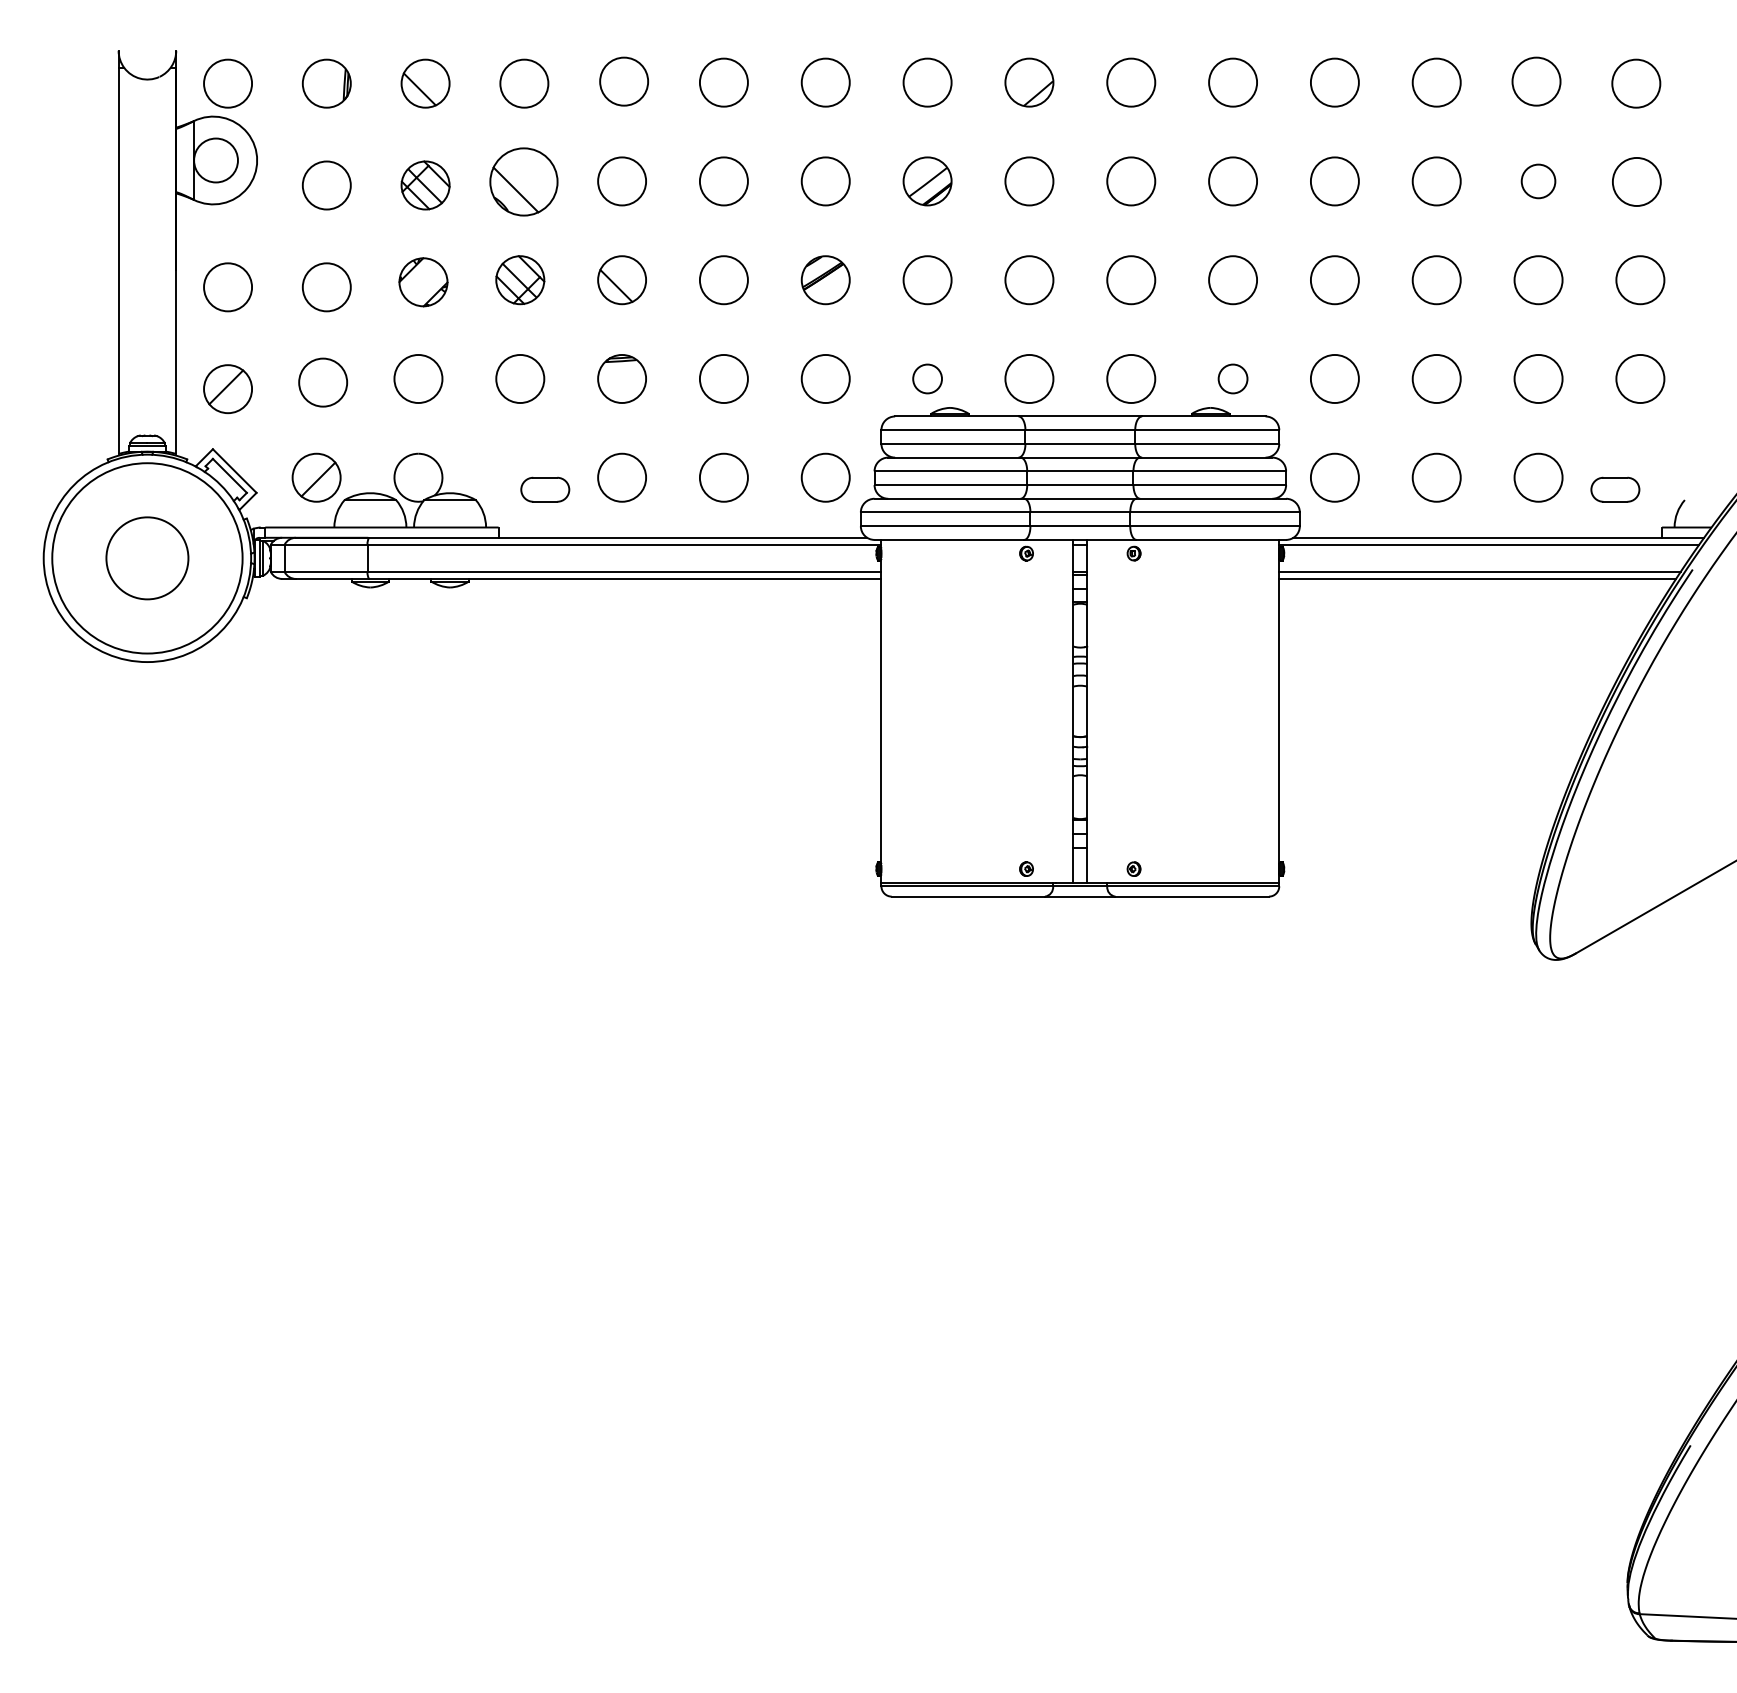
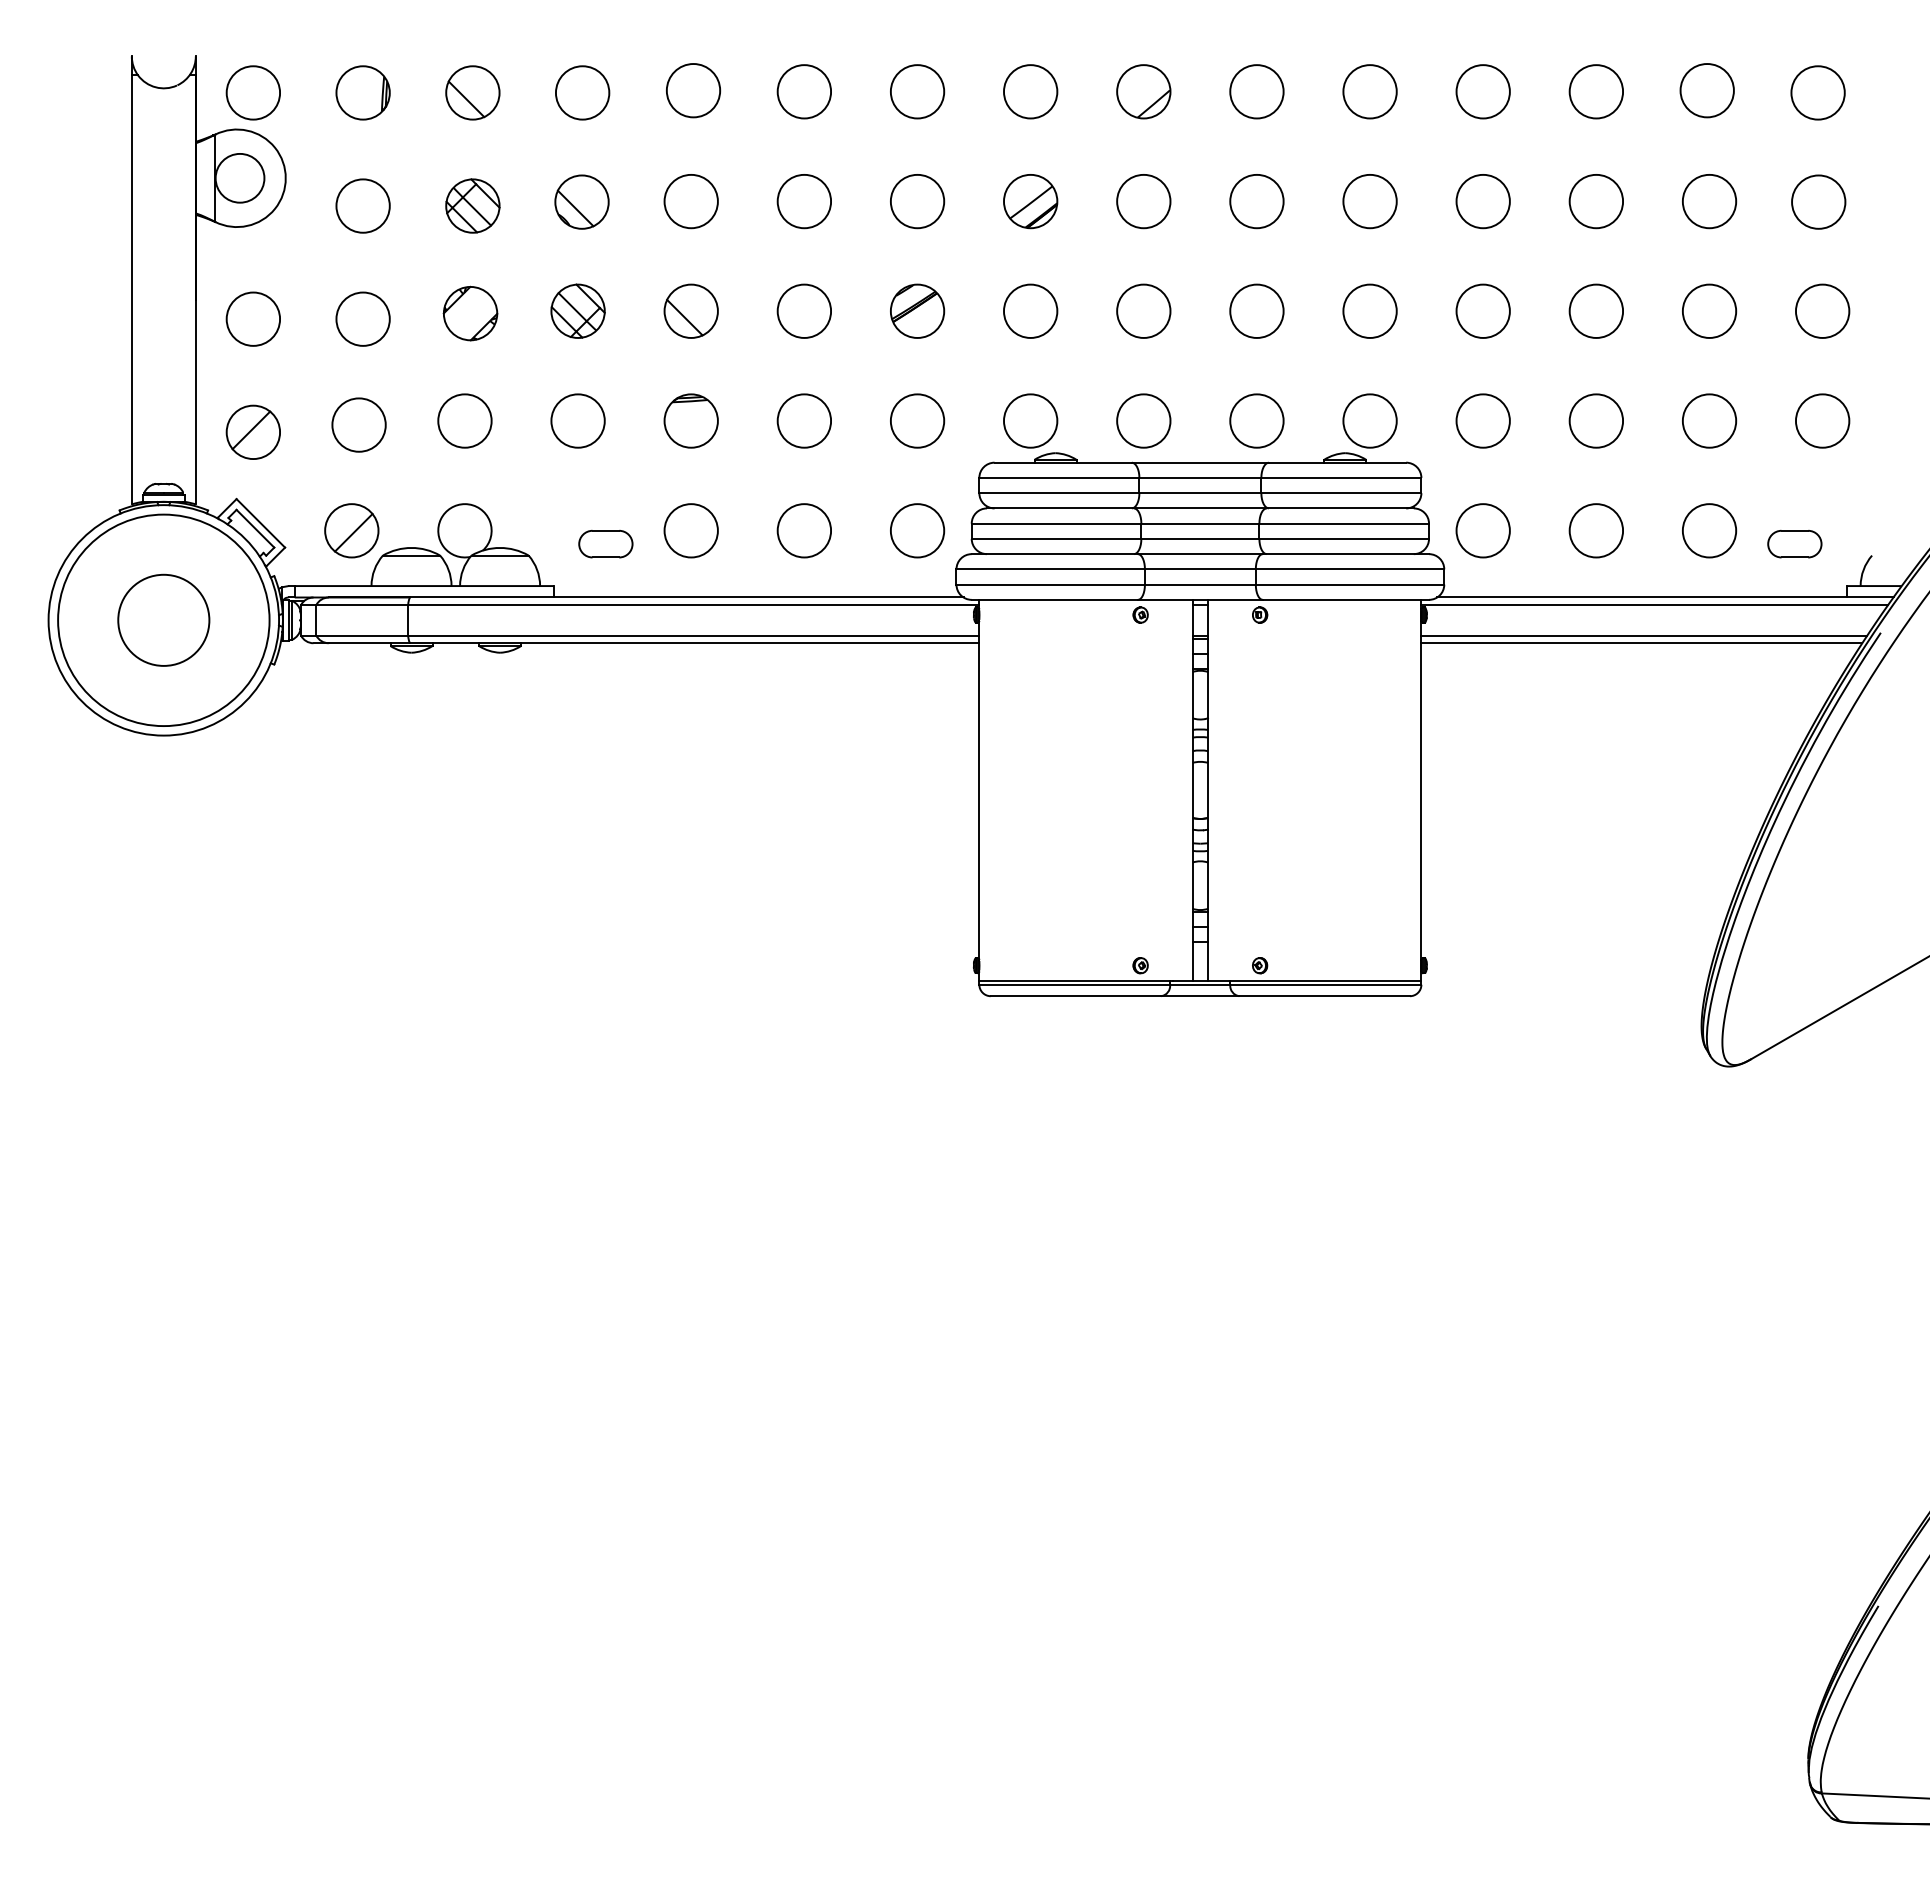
part: (523, 181) -> (581, 201), size x0.71
circle: (1538, 181) -> (1709, 201), size x1.43
circle: (927, 378) -> (1030, 420), size x1.67
circle: (1233, 378) -> (1370, 420), size x1.67

